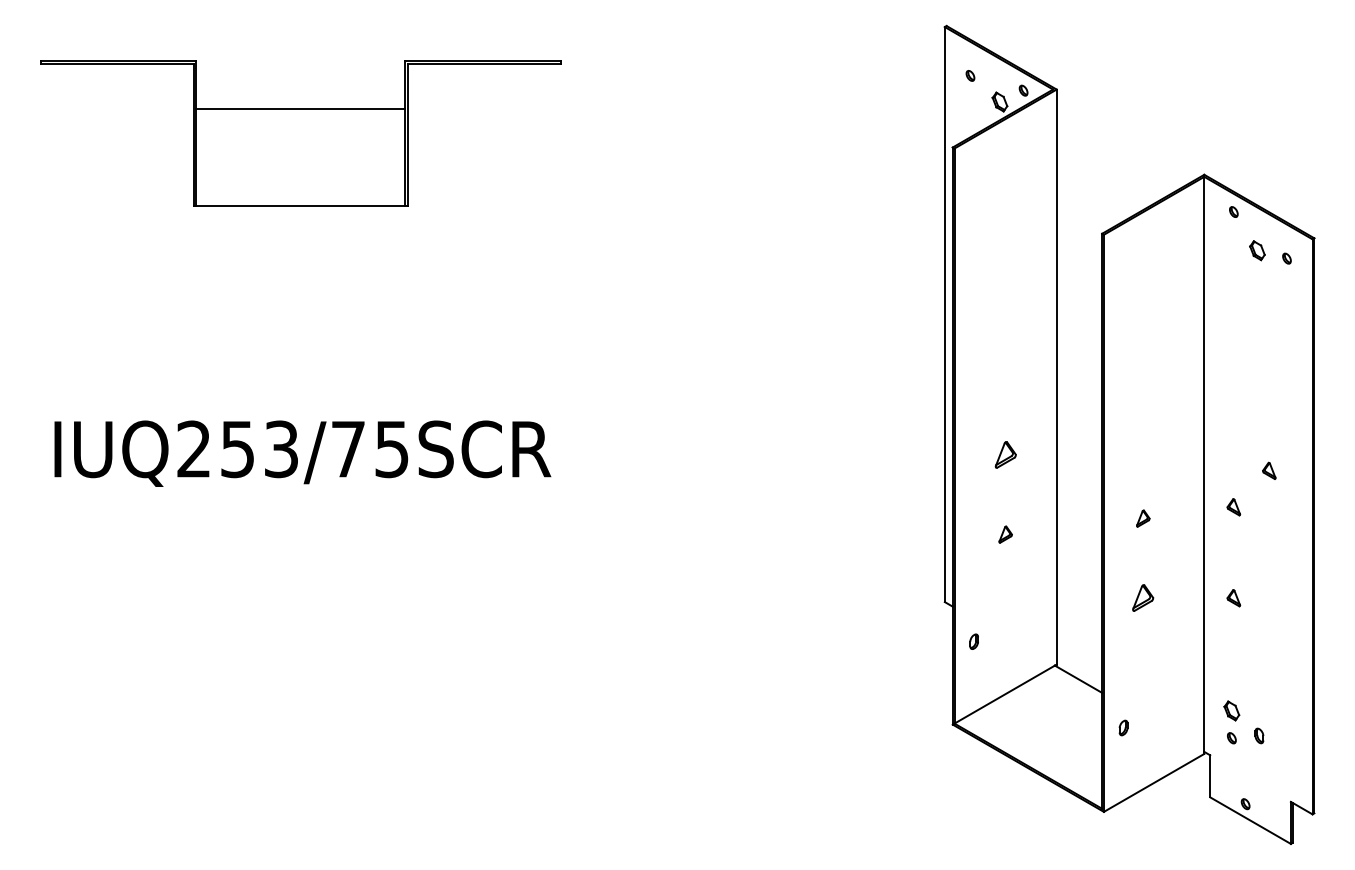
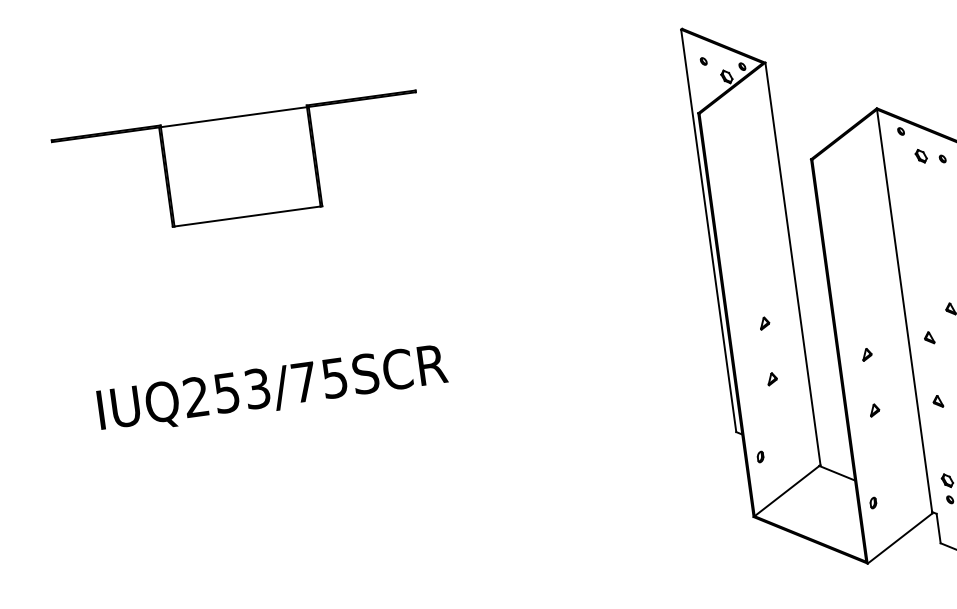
line: (300, 108) -> (233, 117), moved
part: (1005, 455) -> (764, 323), size x0.62
part: (1143, 598) -> (874, 410), size x0.62

